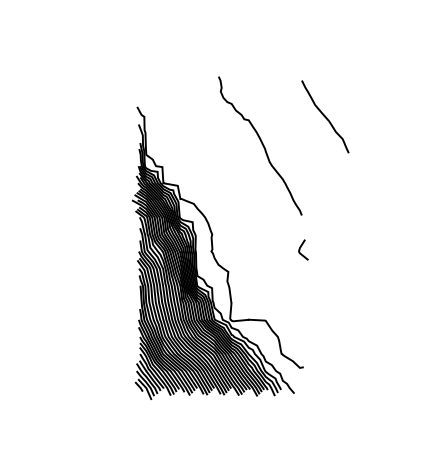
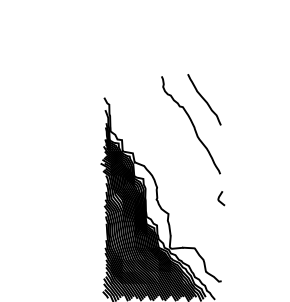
curve: (325, 116) -> (204, 99), moved

